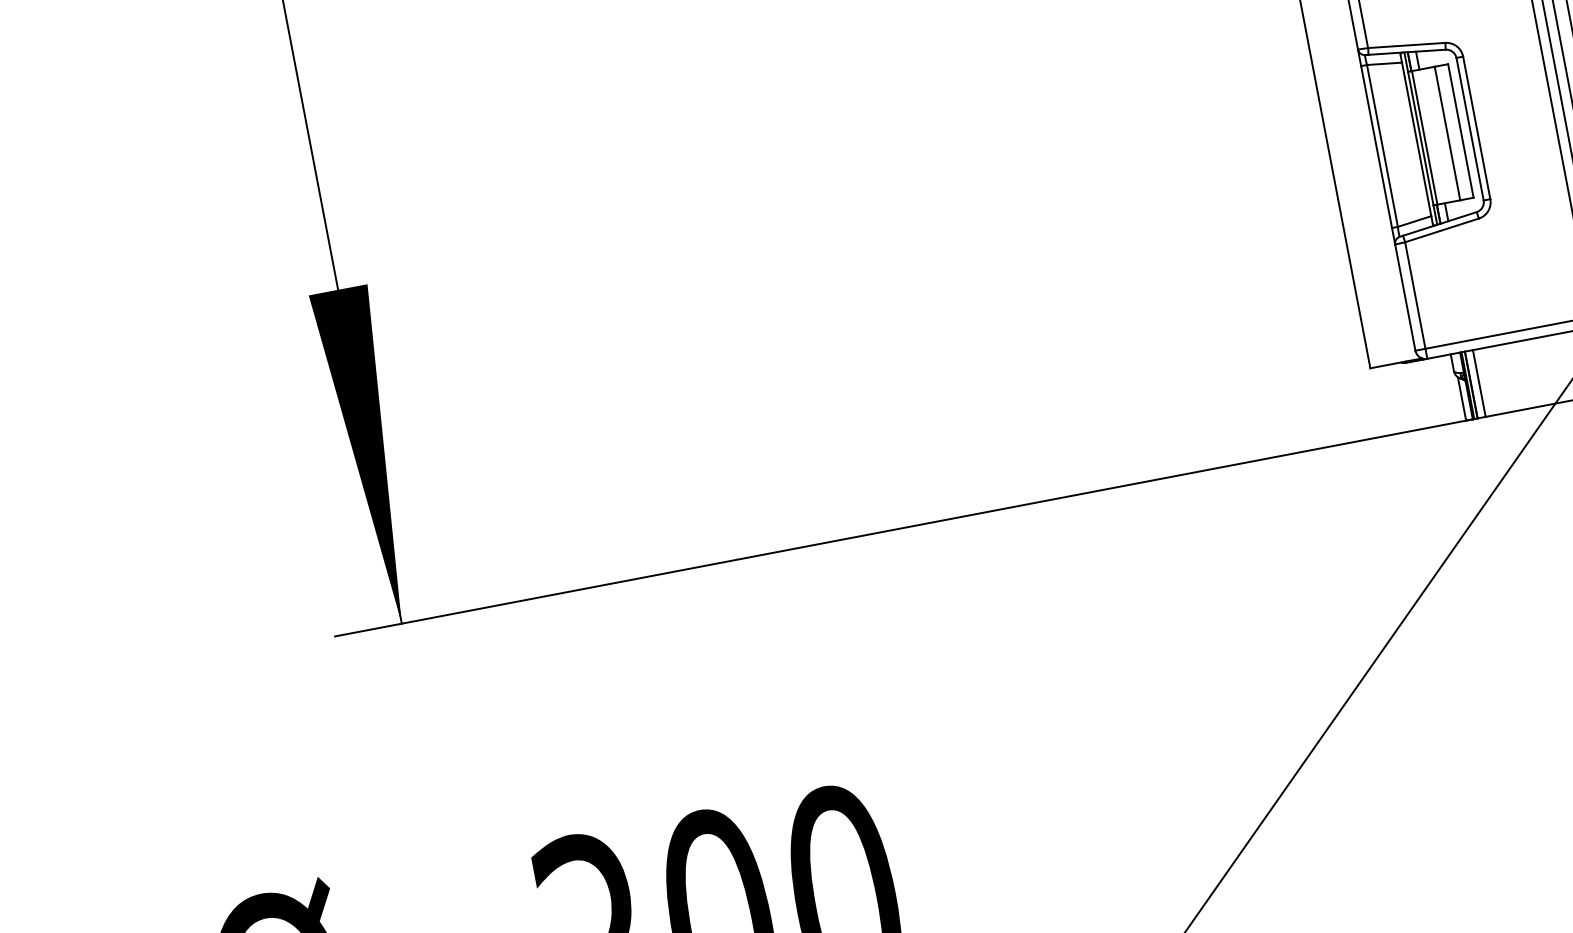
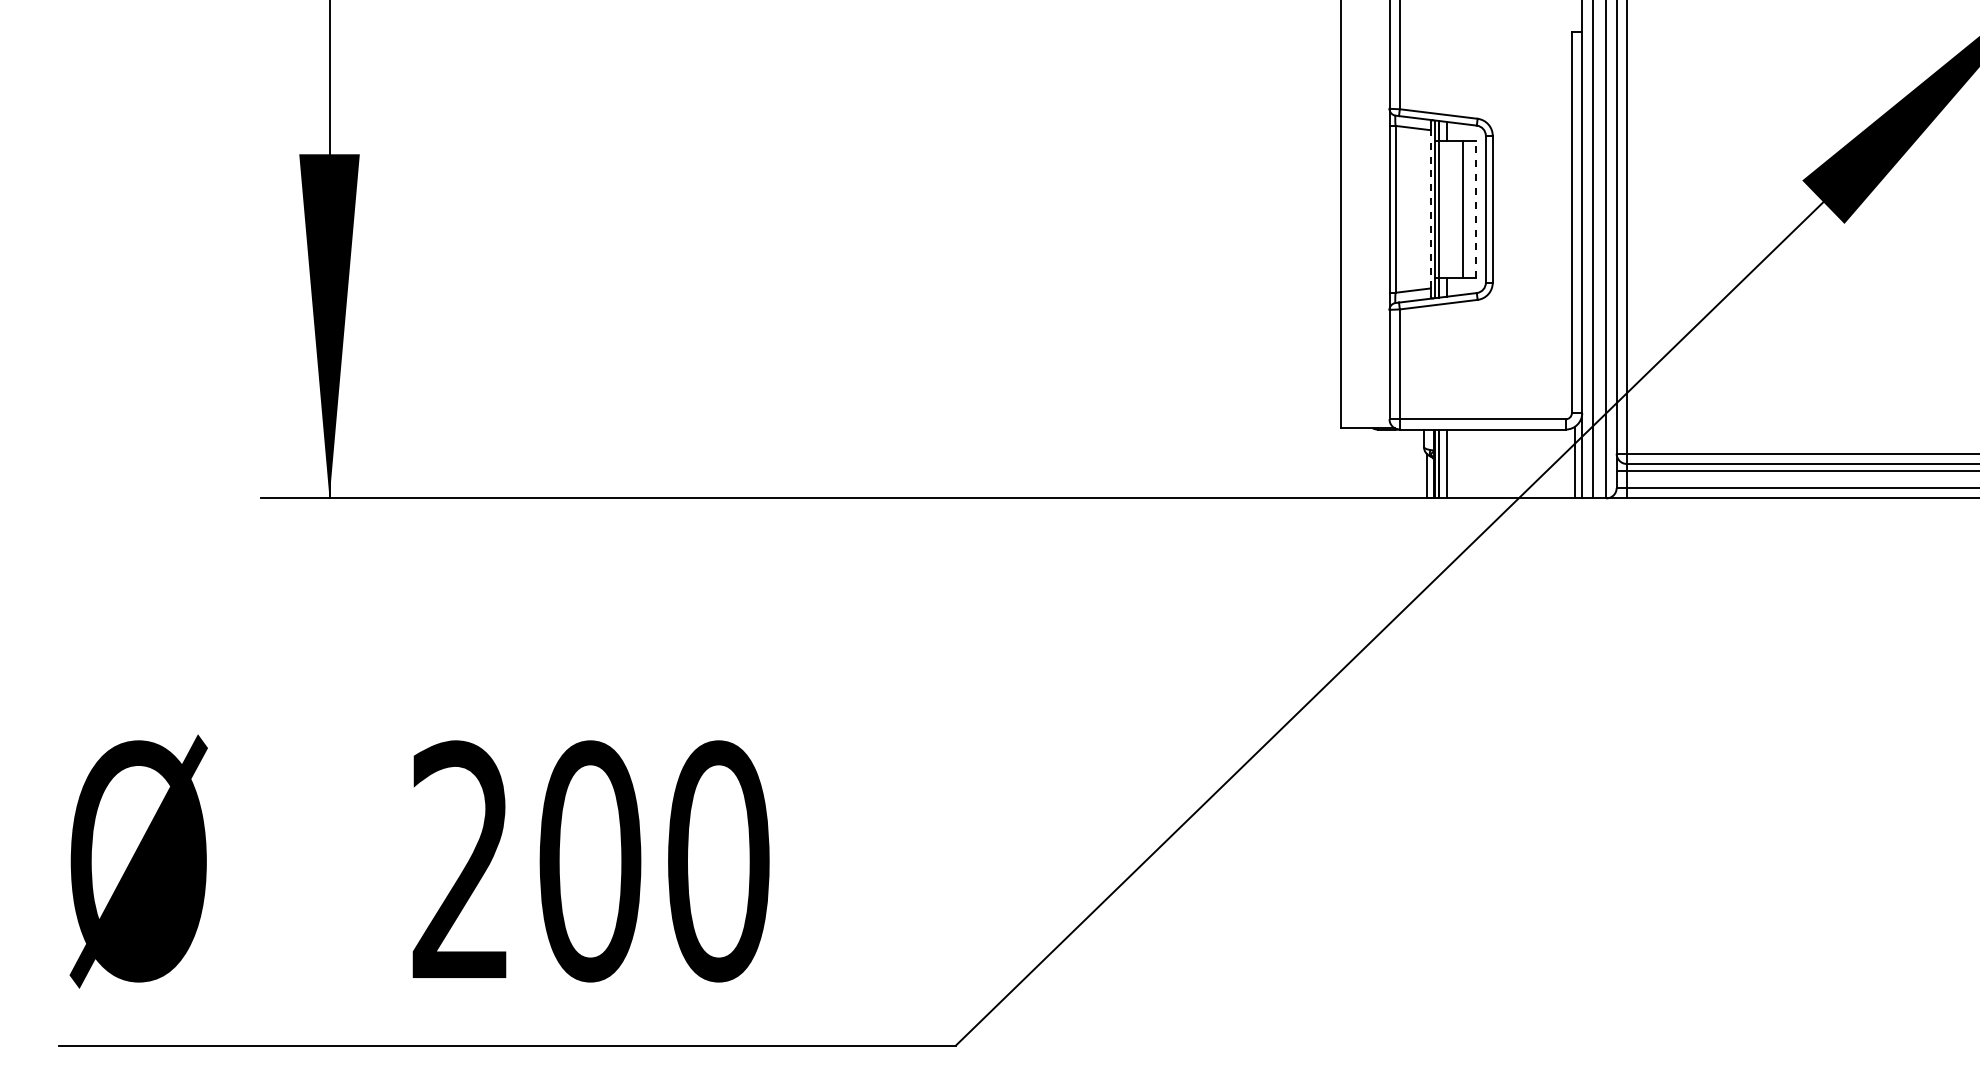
line: (1461, 131) -> (1476, 209), solid -> dashed
line: (1416, 138) -> (1430, 208), solid -> dashed

